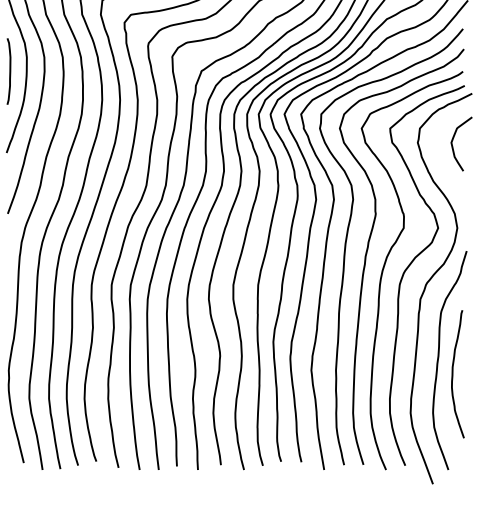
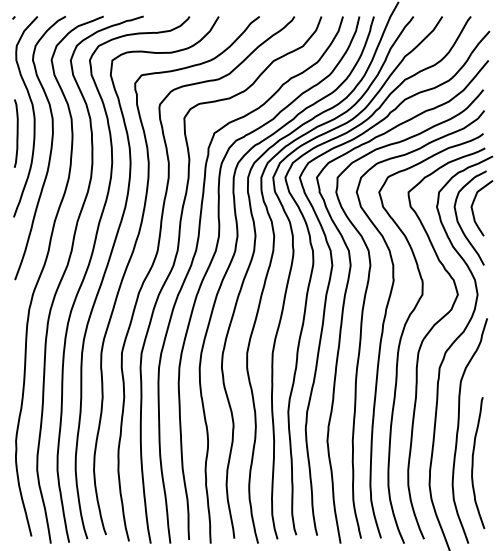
curve: (438, 155) -> (458, 219), added
curve: (453, 374) -> (473, 463), moved

